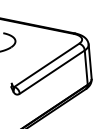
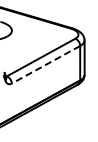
line: (51, 72) -> (45, 65), solid -> dashed

